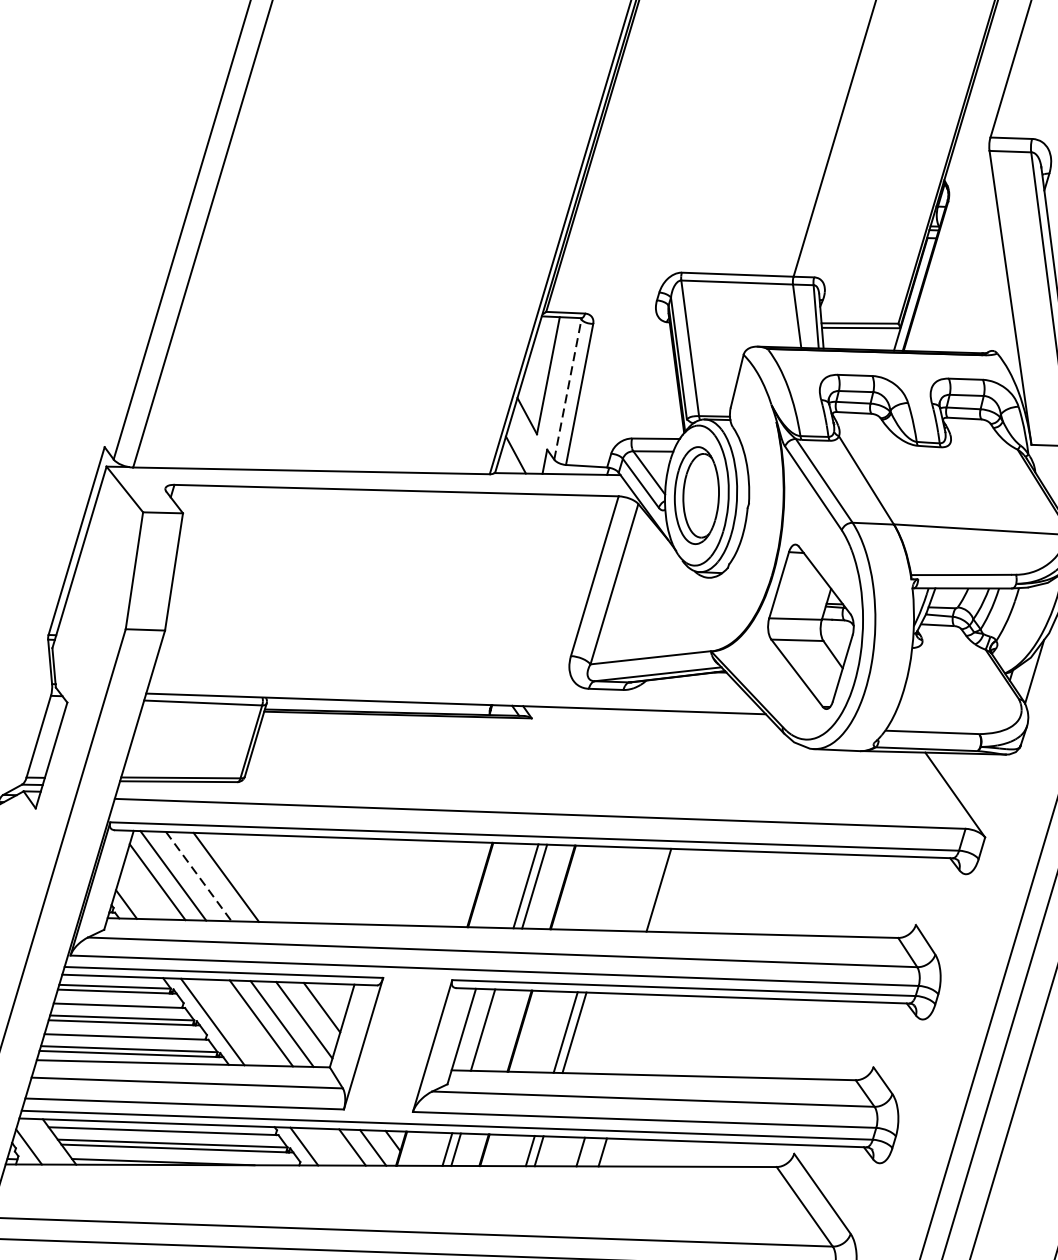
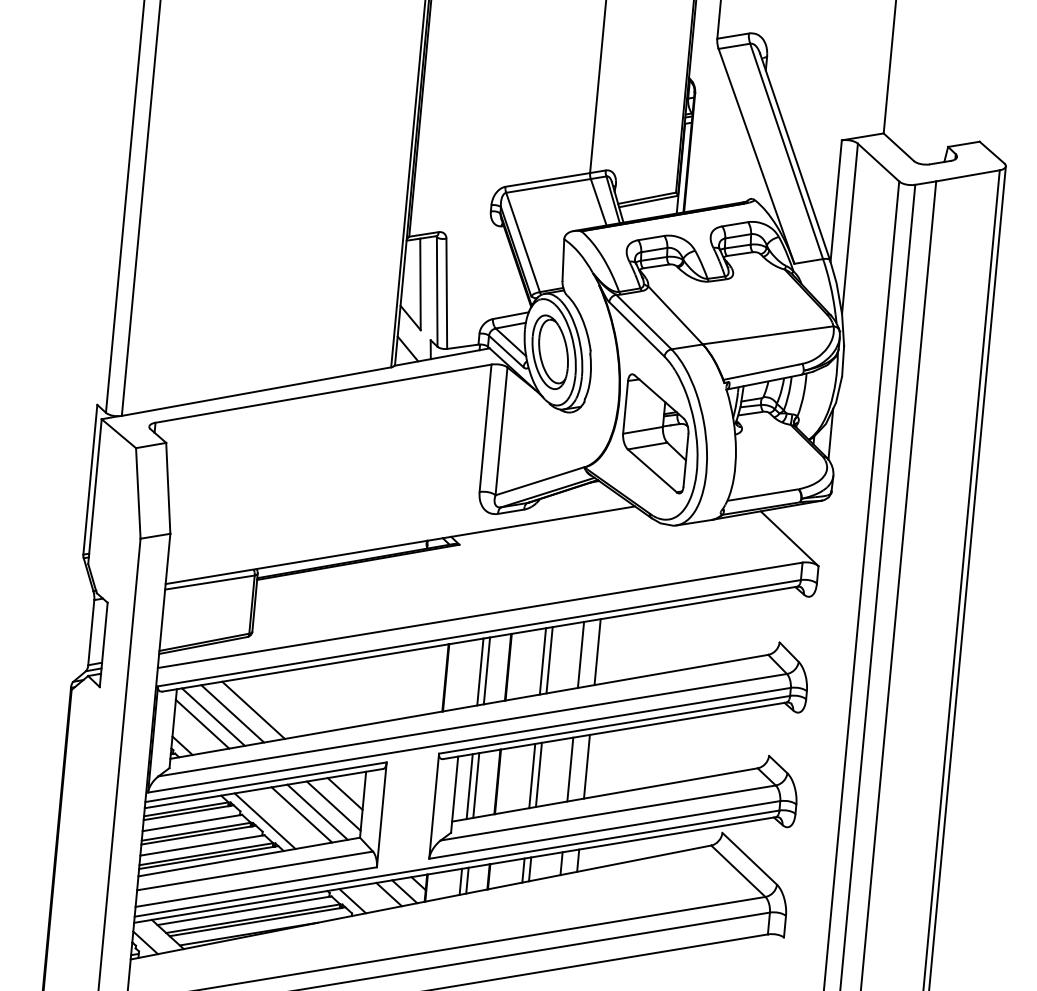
line: (568, 389) -> (437, 291), dashed -> solid
line: (198, 876) -> (232, 713), dashed -> solid
line: (608, 888) -> (542, 661), added
line: (617, 889) -> (549, 660), added
line: (680, 891) -> (597, 652), added
line: (492, 1030) -> (476, 785), added
line: (616, 1033) -> (570, 769), added
line: (637, 1034) -> (586, 766), added

